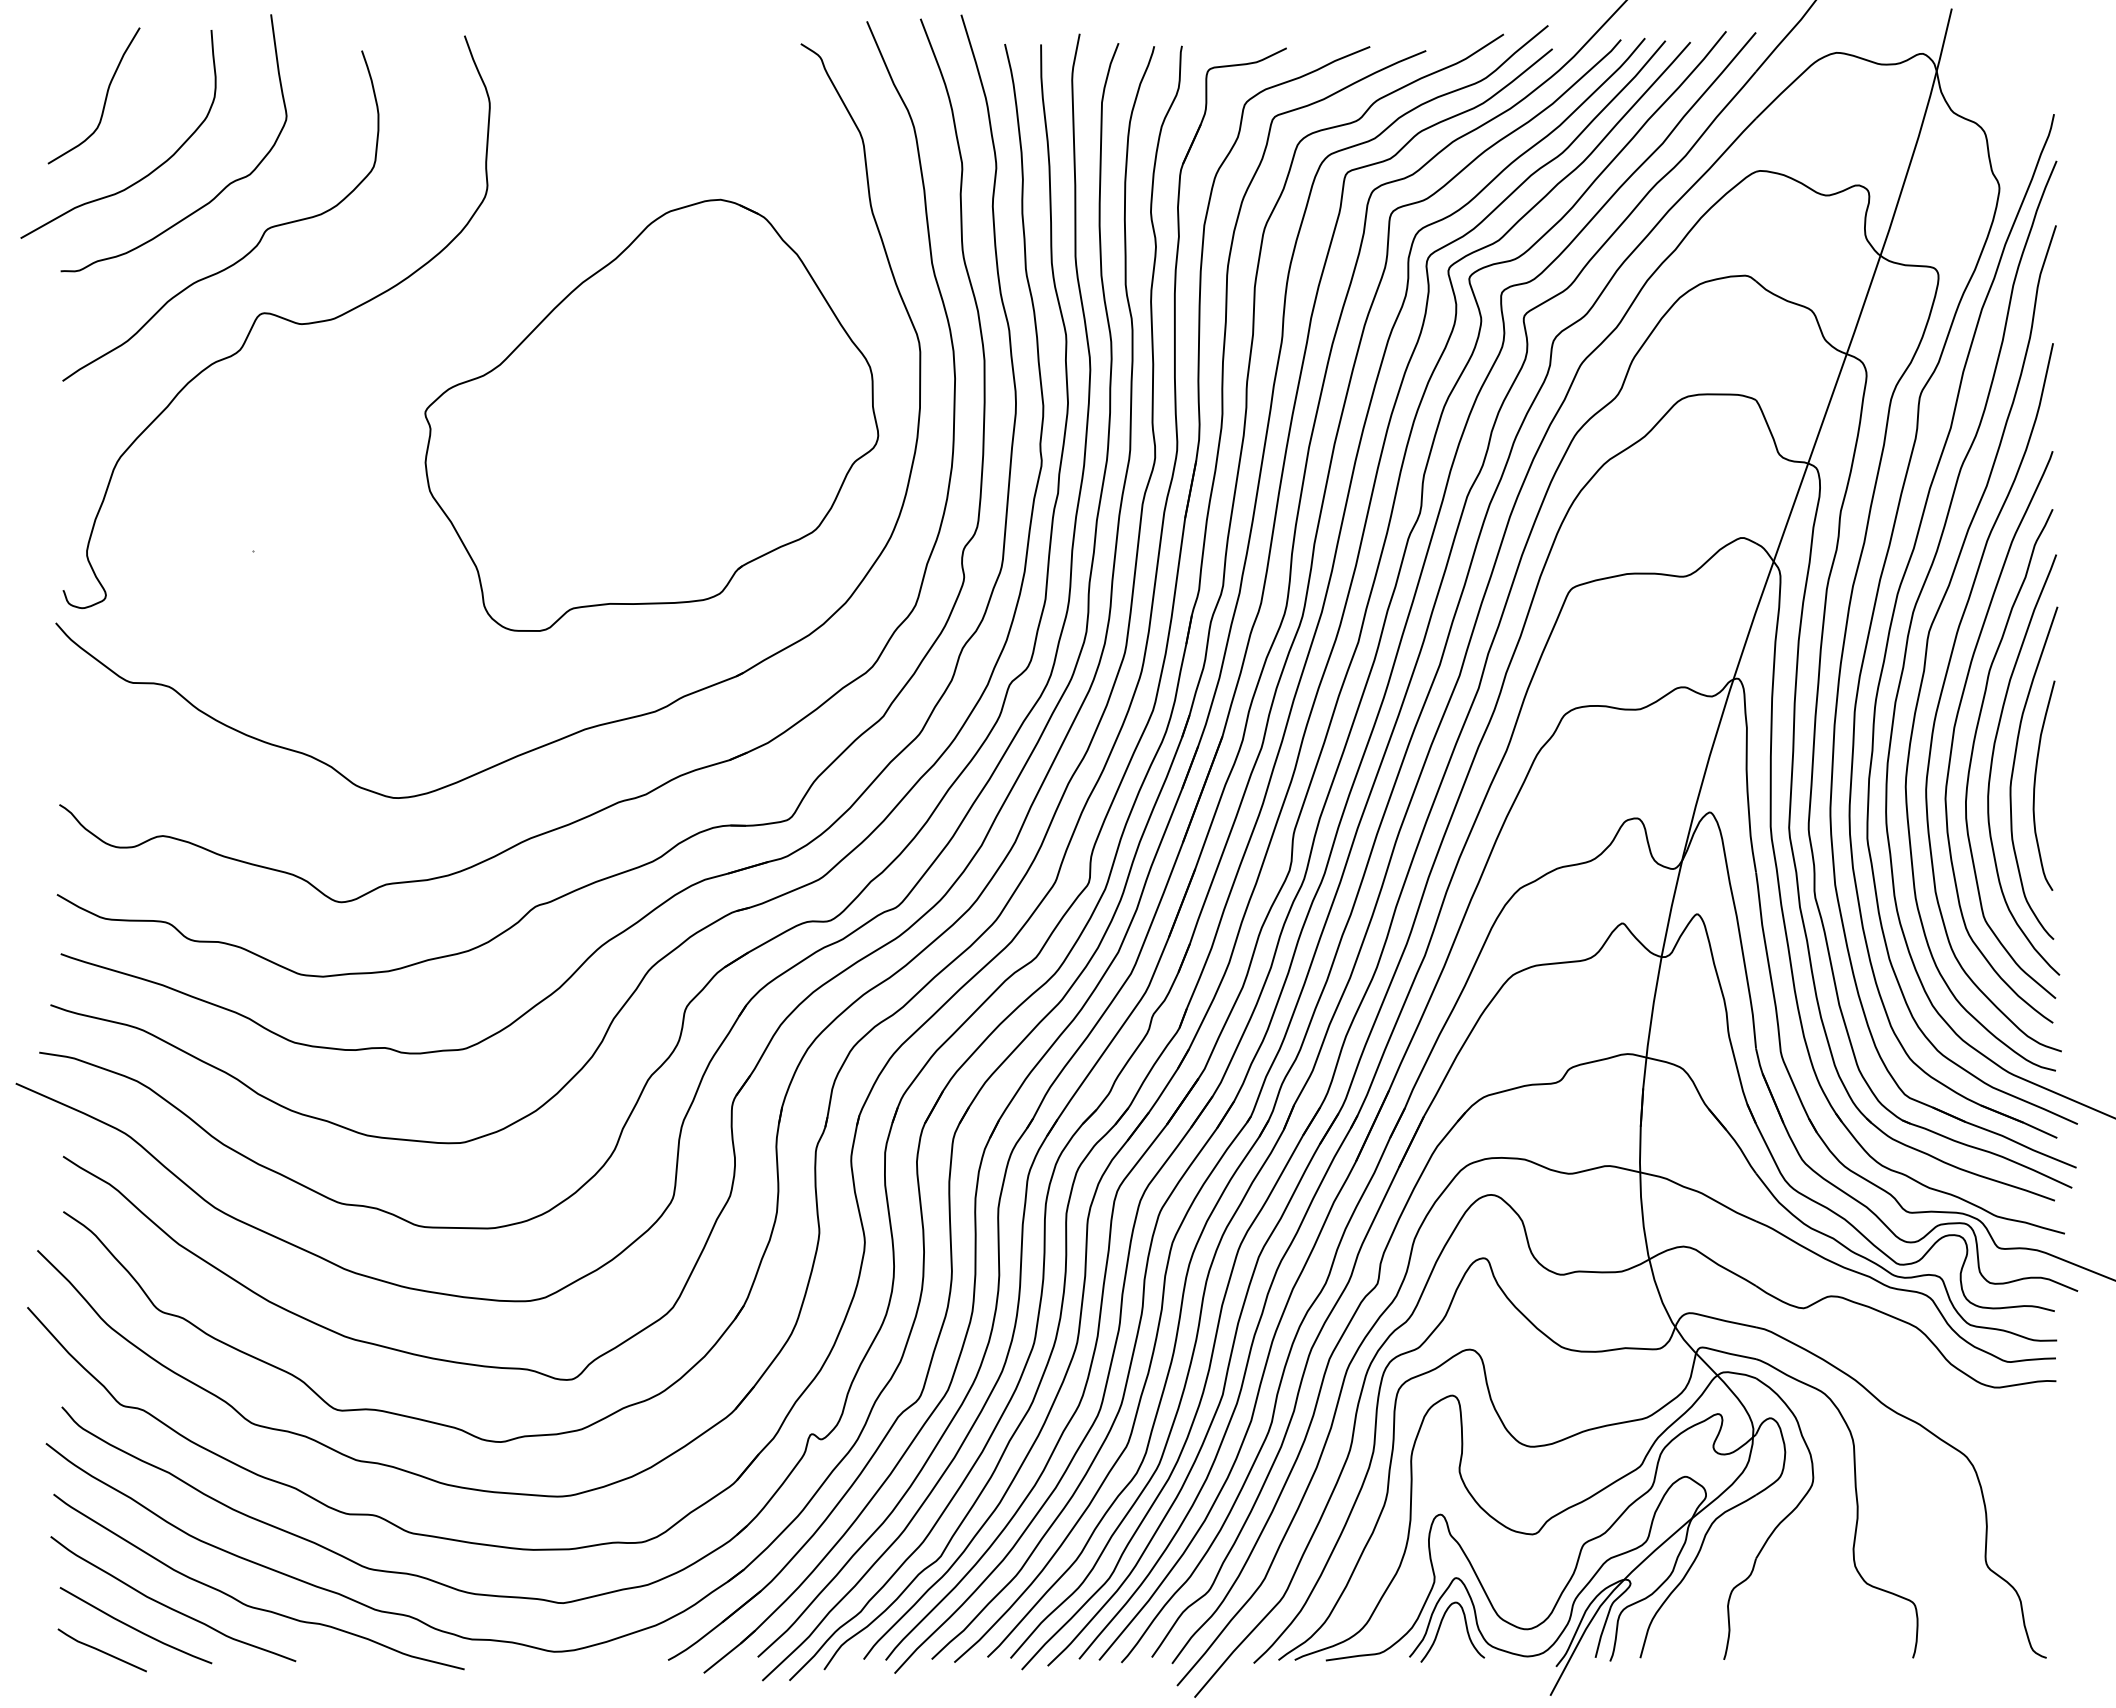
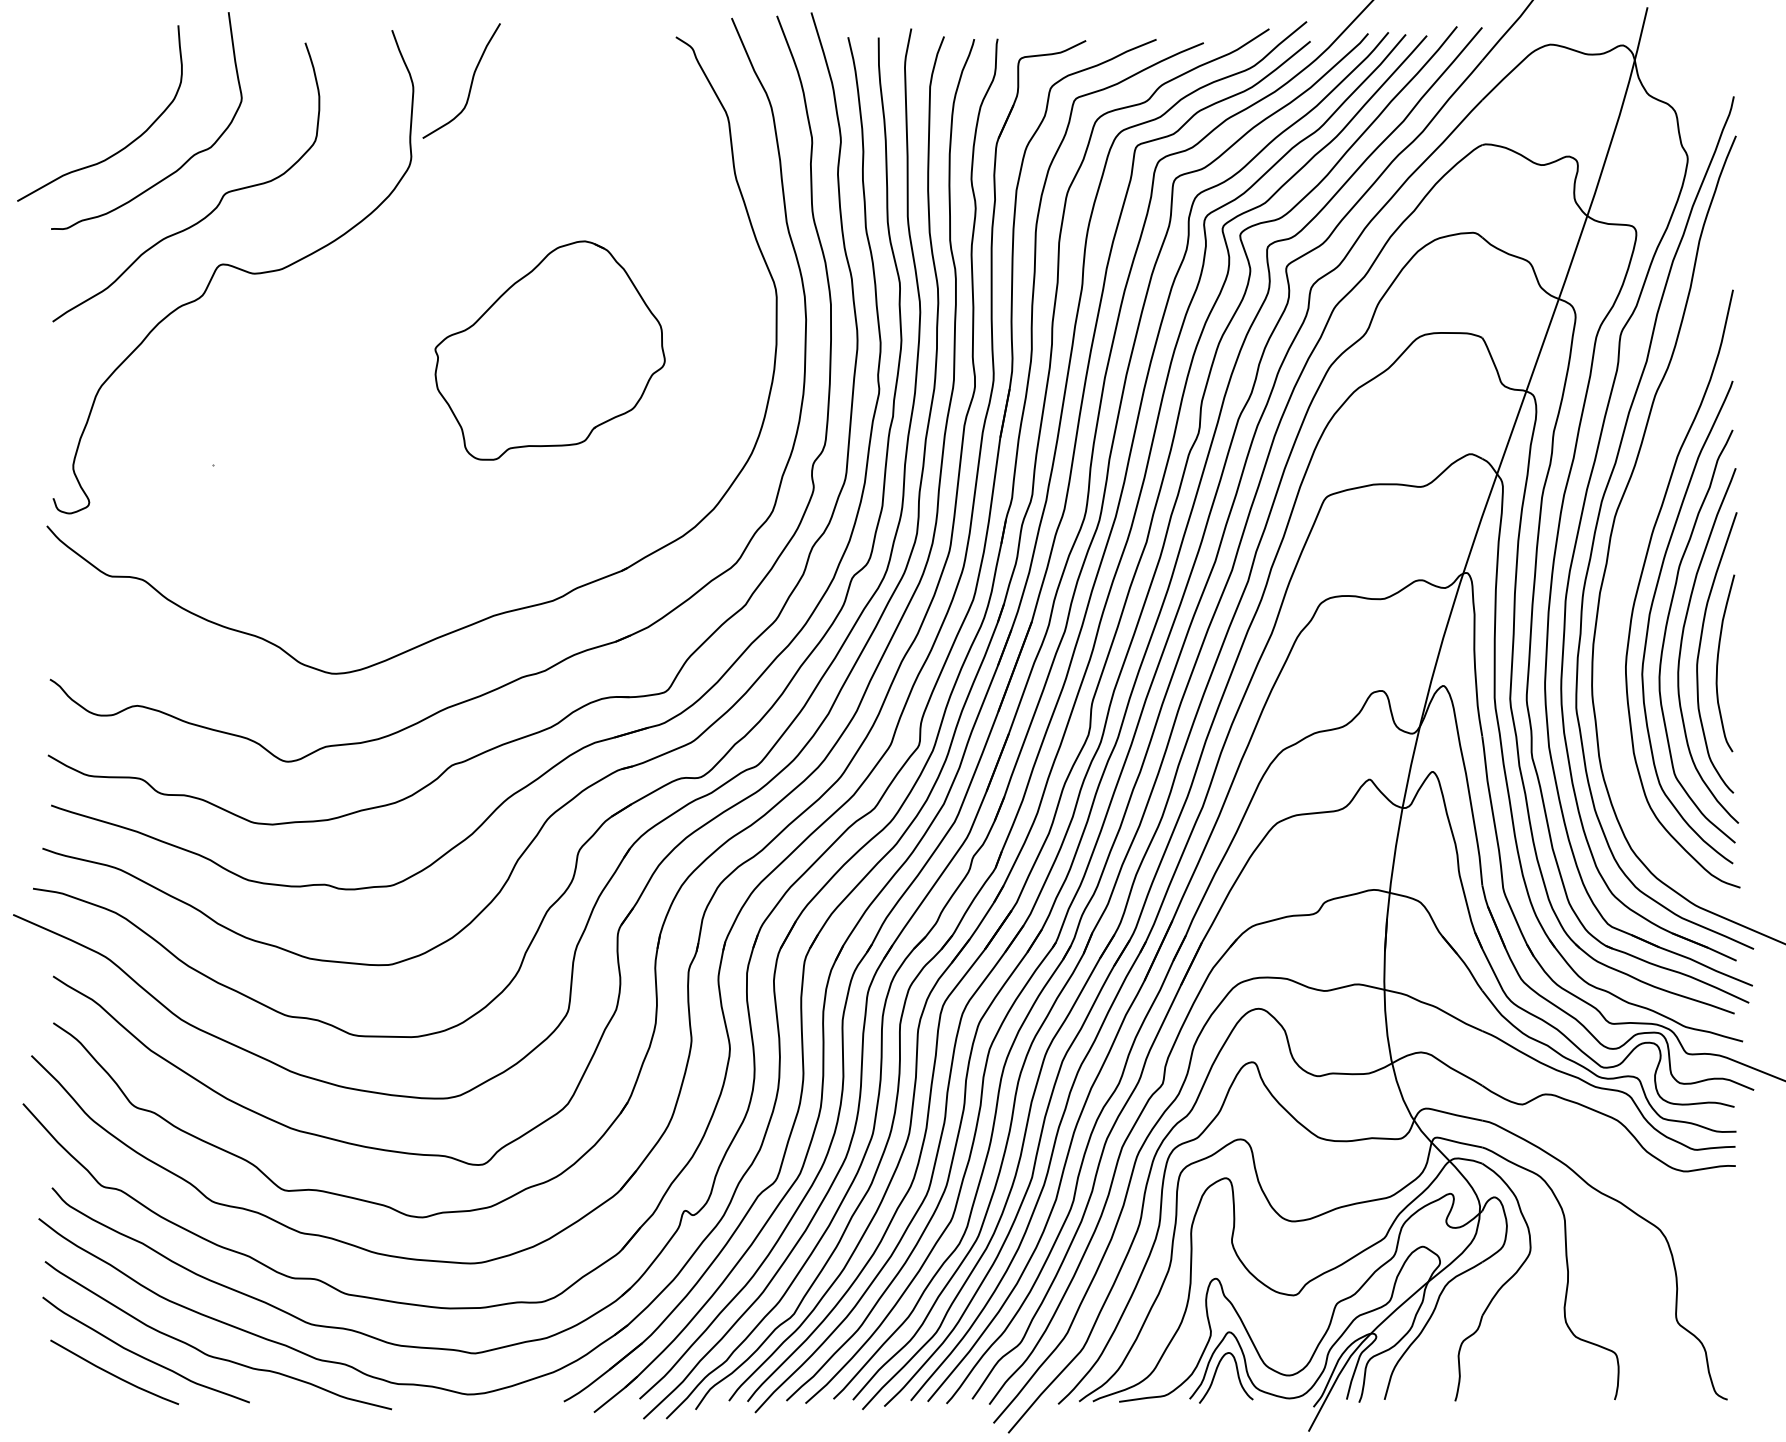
curve: (105, 95) -> (471, 80), moved
part: (651, 414) -> (549, 349), size x0.6
curve: (1928, 643) -> (1627, 543), removed
line: (101, 1650) -> (85, 1393), removed

